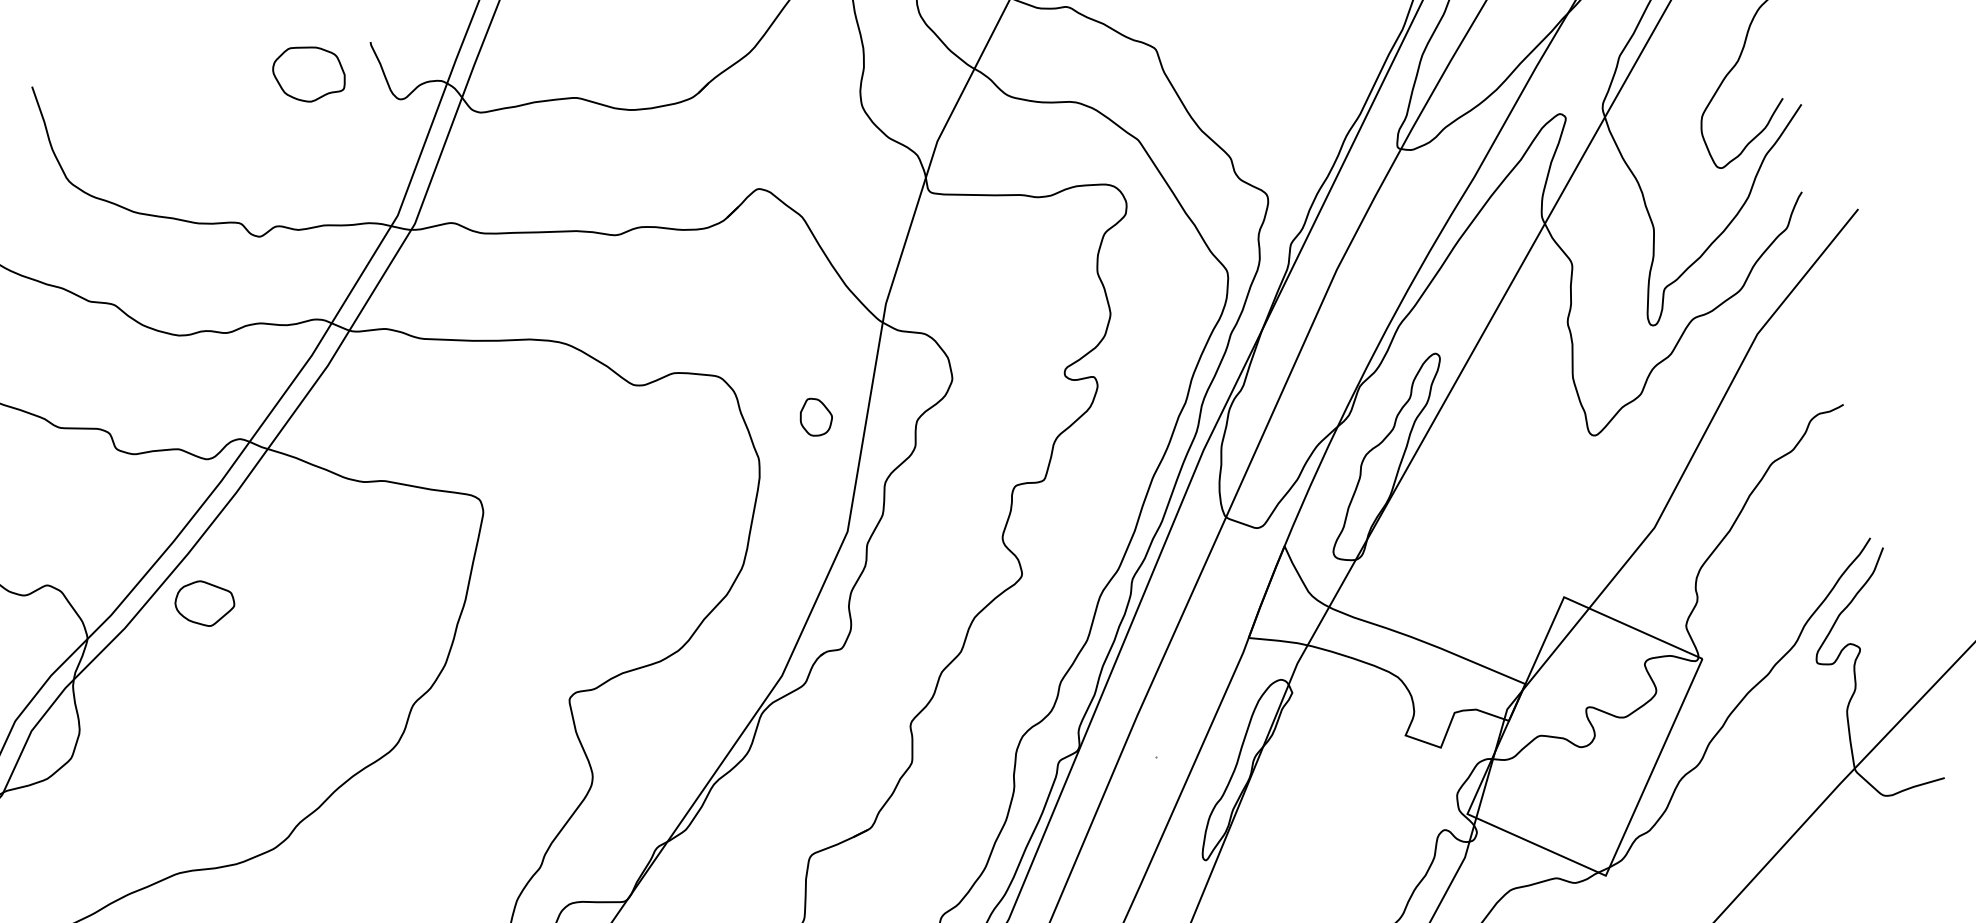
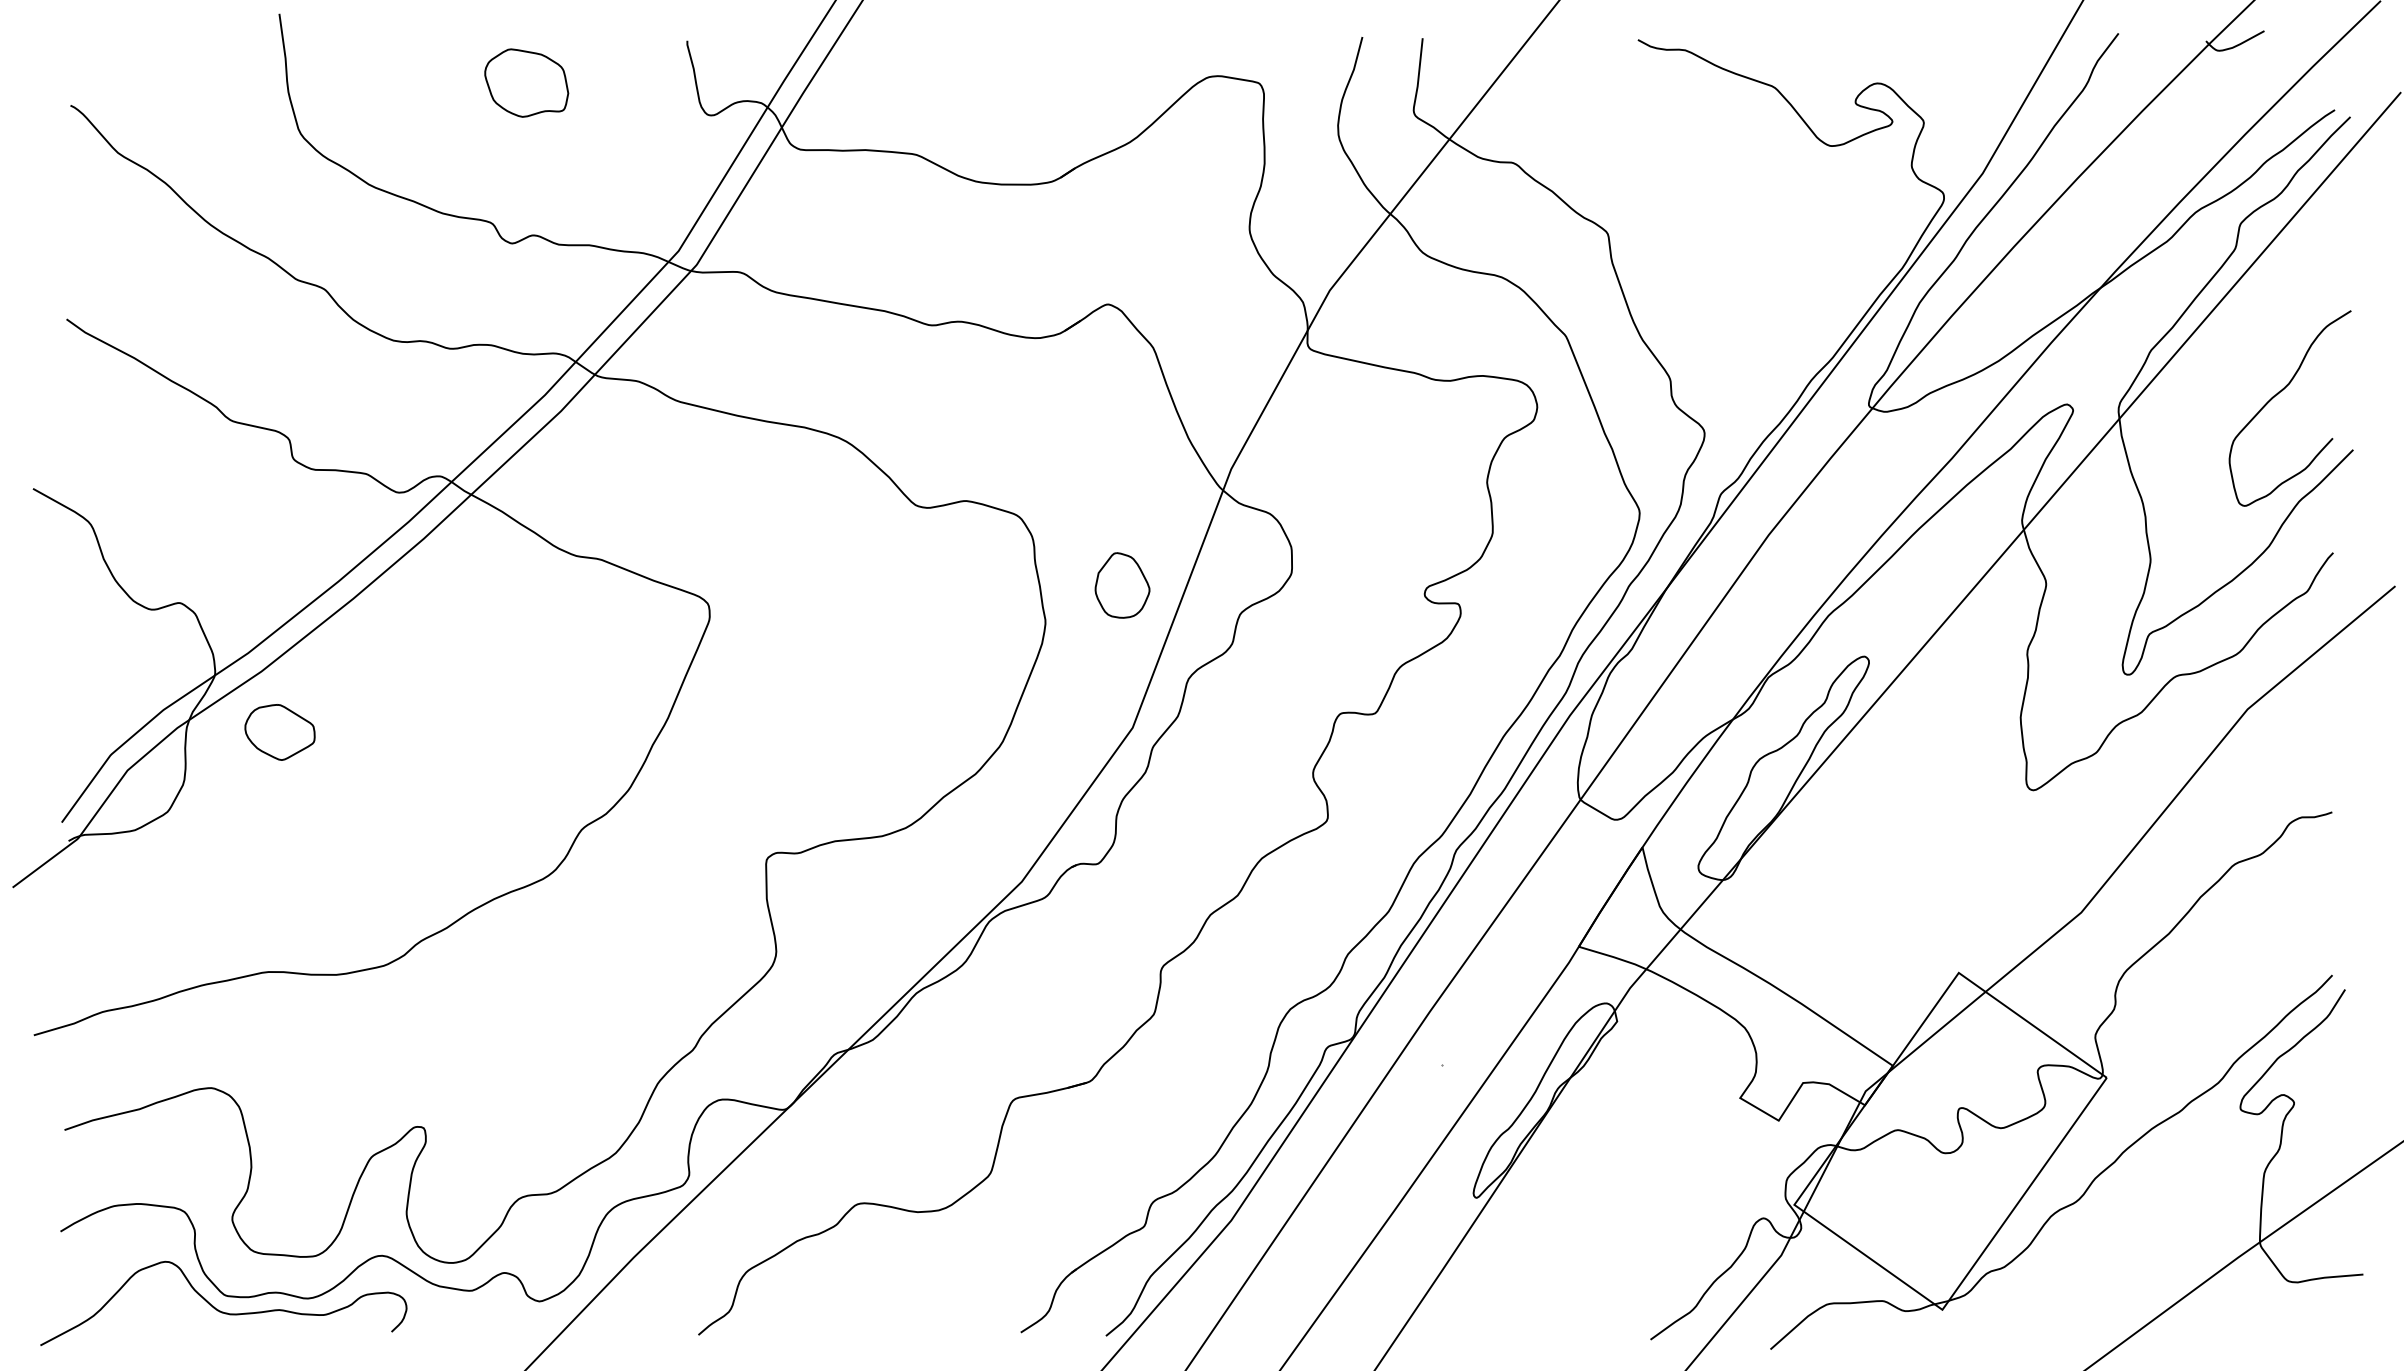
part: (308, 72) -> (526, 82), moved
part: (815, 416) -> (1122, 585), size x1.43
part: (204, 603) -> (279, 732), moved

